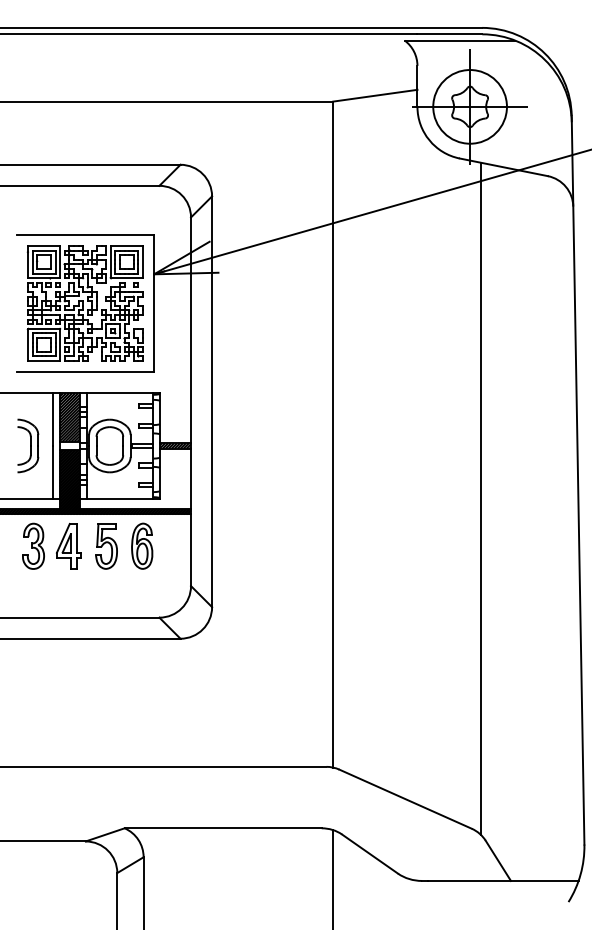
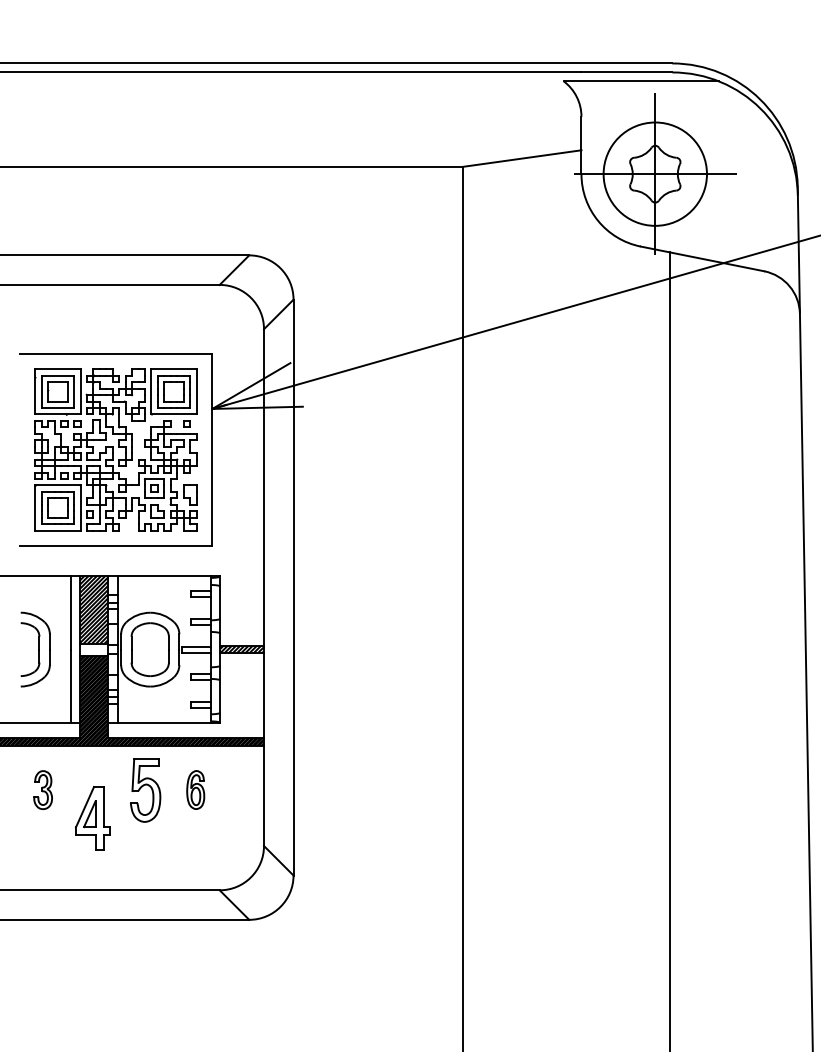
part: (33, 545) -> (43, 789), size x0.6
part: (68, 545) -> (92, 817), moved
part: (142, 545) -> (195, 789), size x0.6

